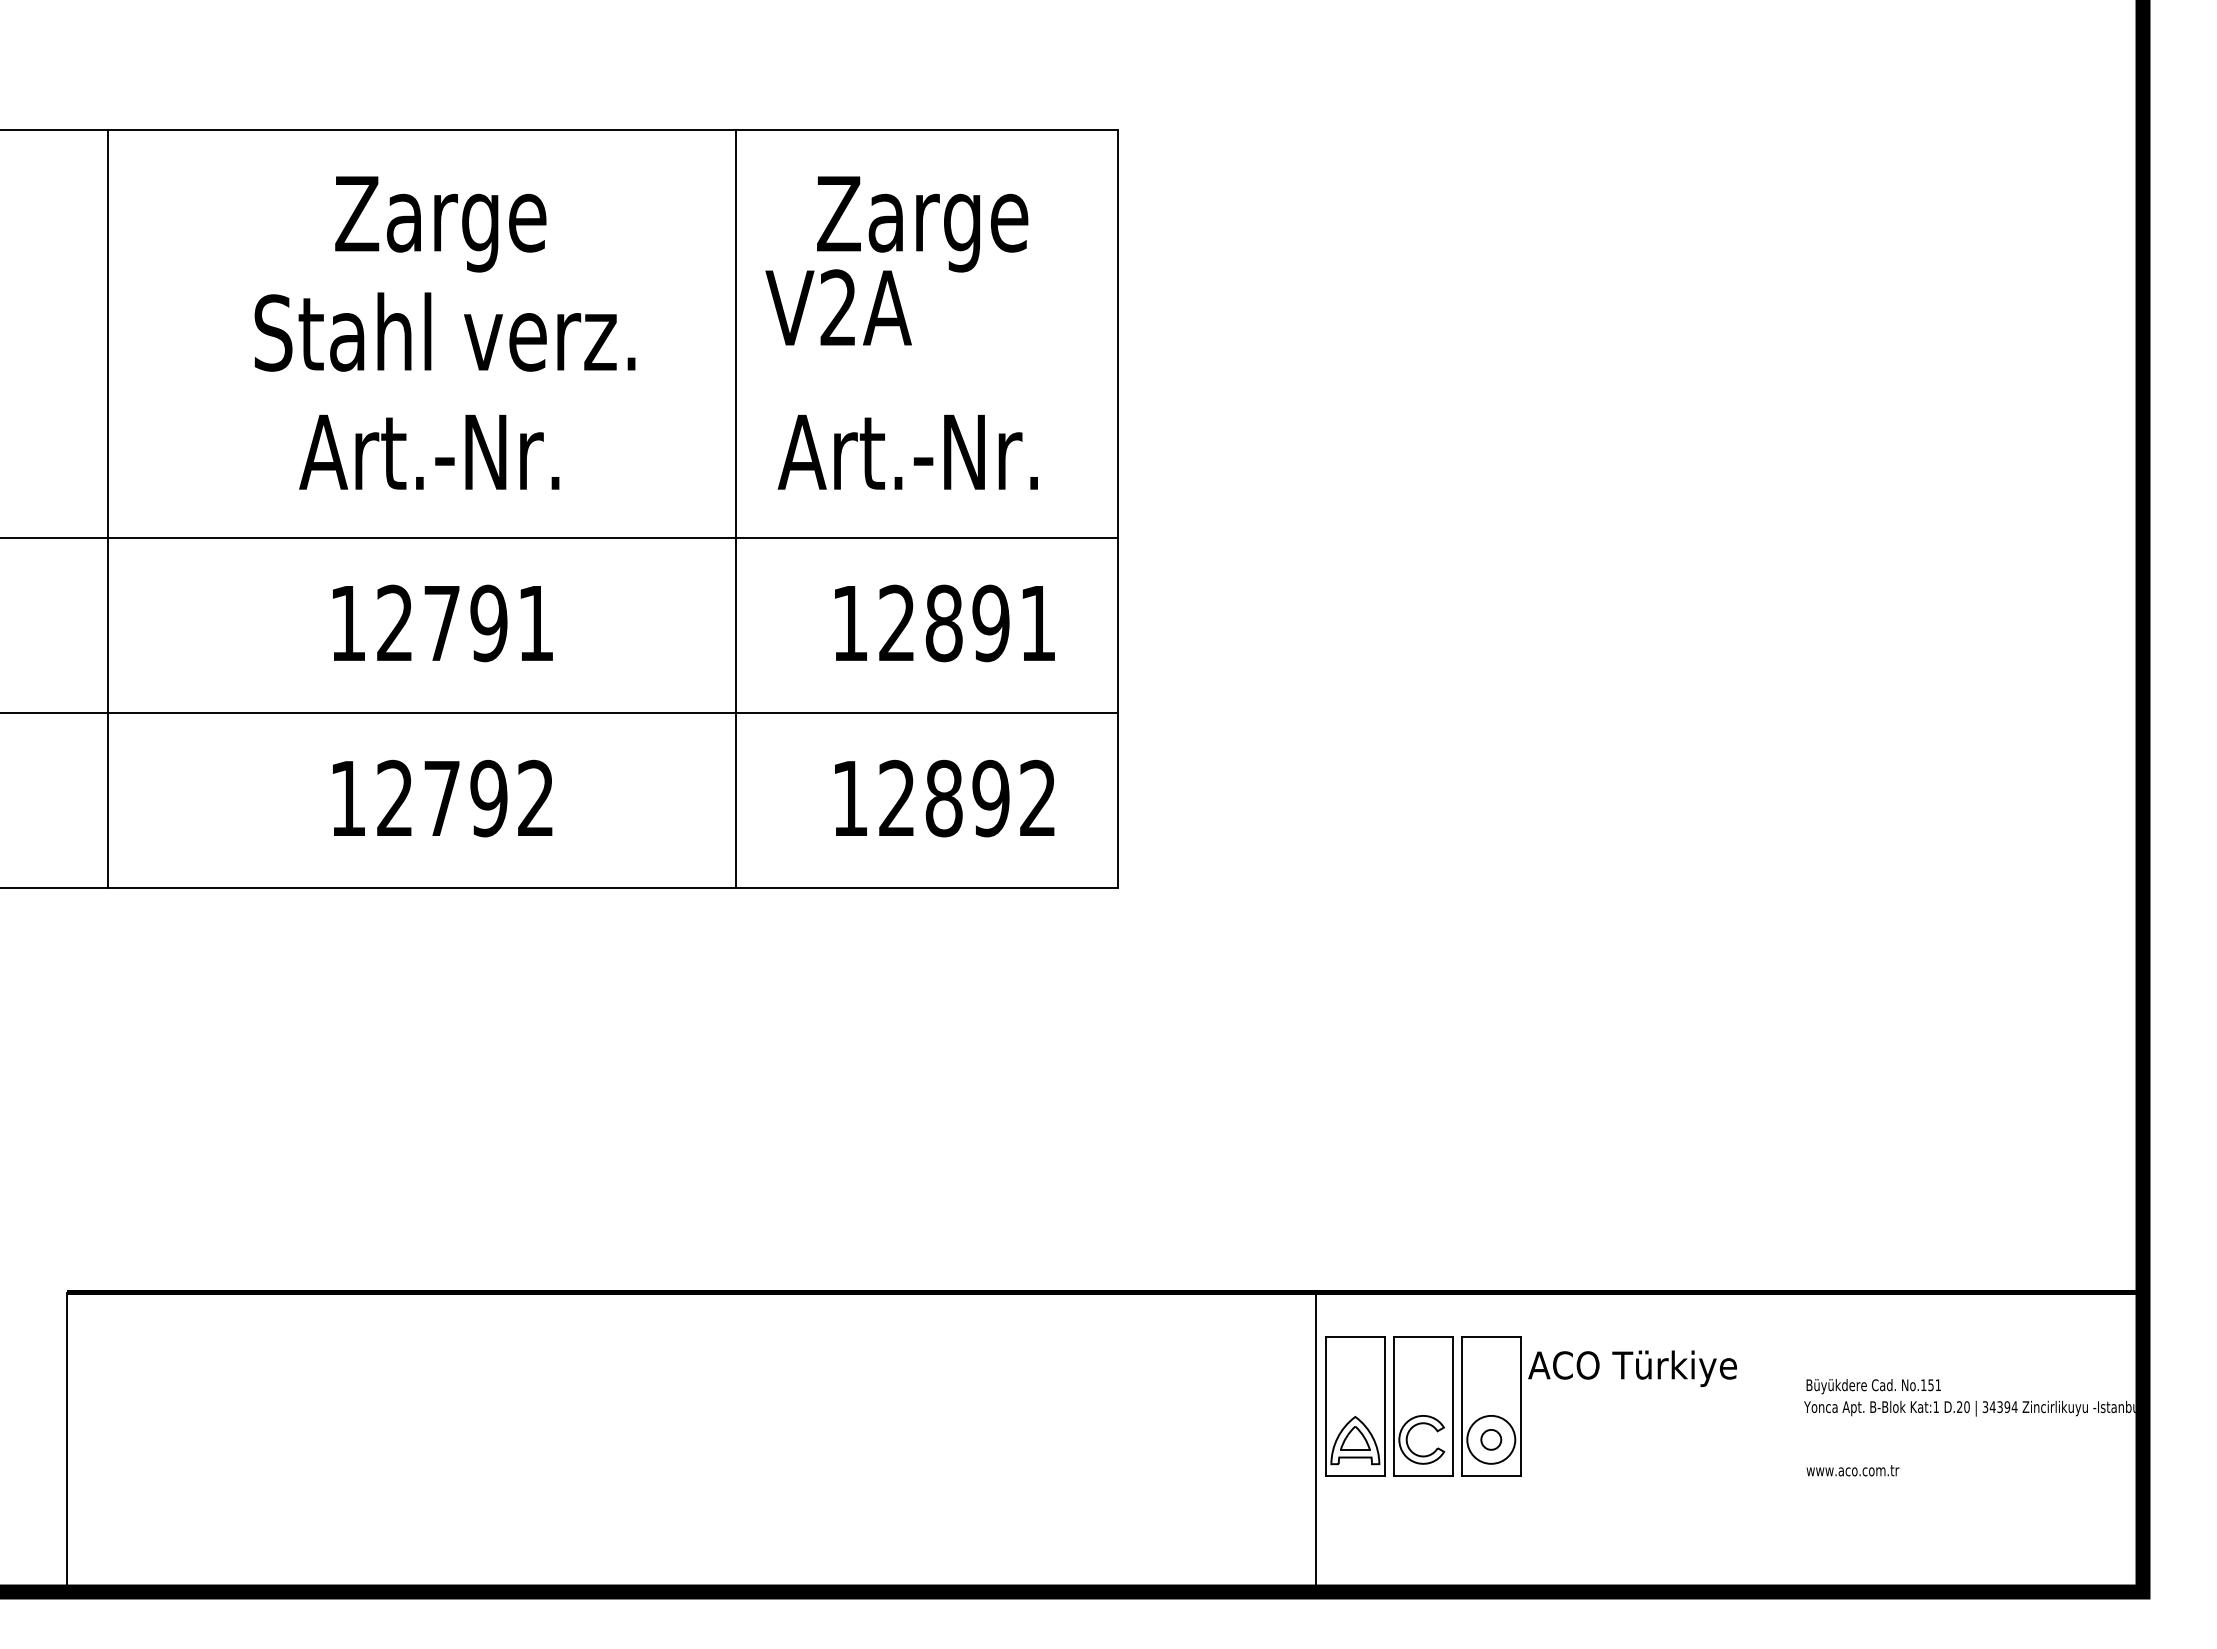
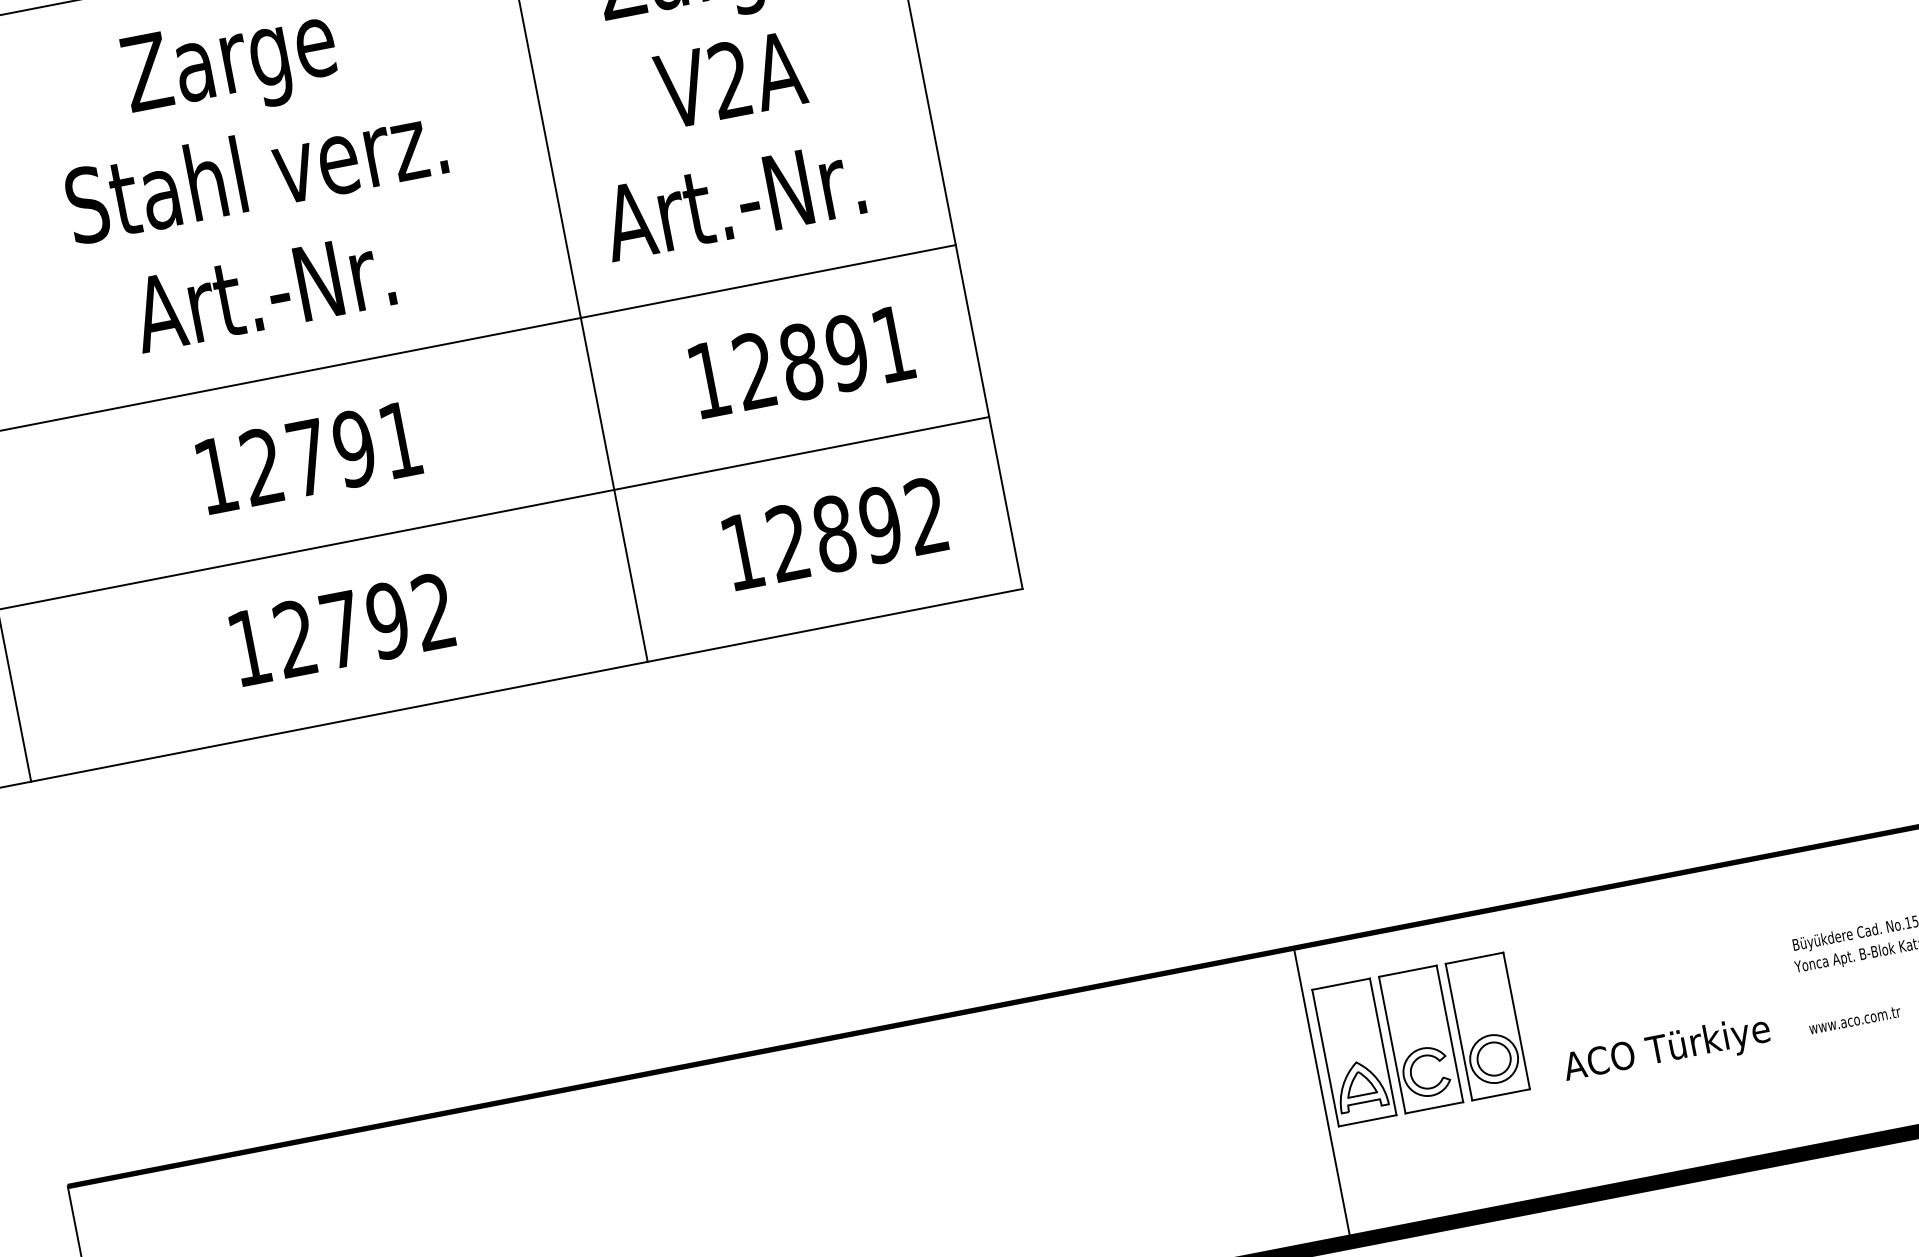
text: (838, 307) -> (730, 79), moved
text: (1632, 1368) -> (1666, 1050), moved
circle: (1490, 1439) -> (1493, 1058), size x1.67

